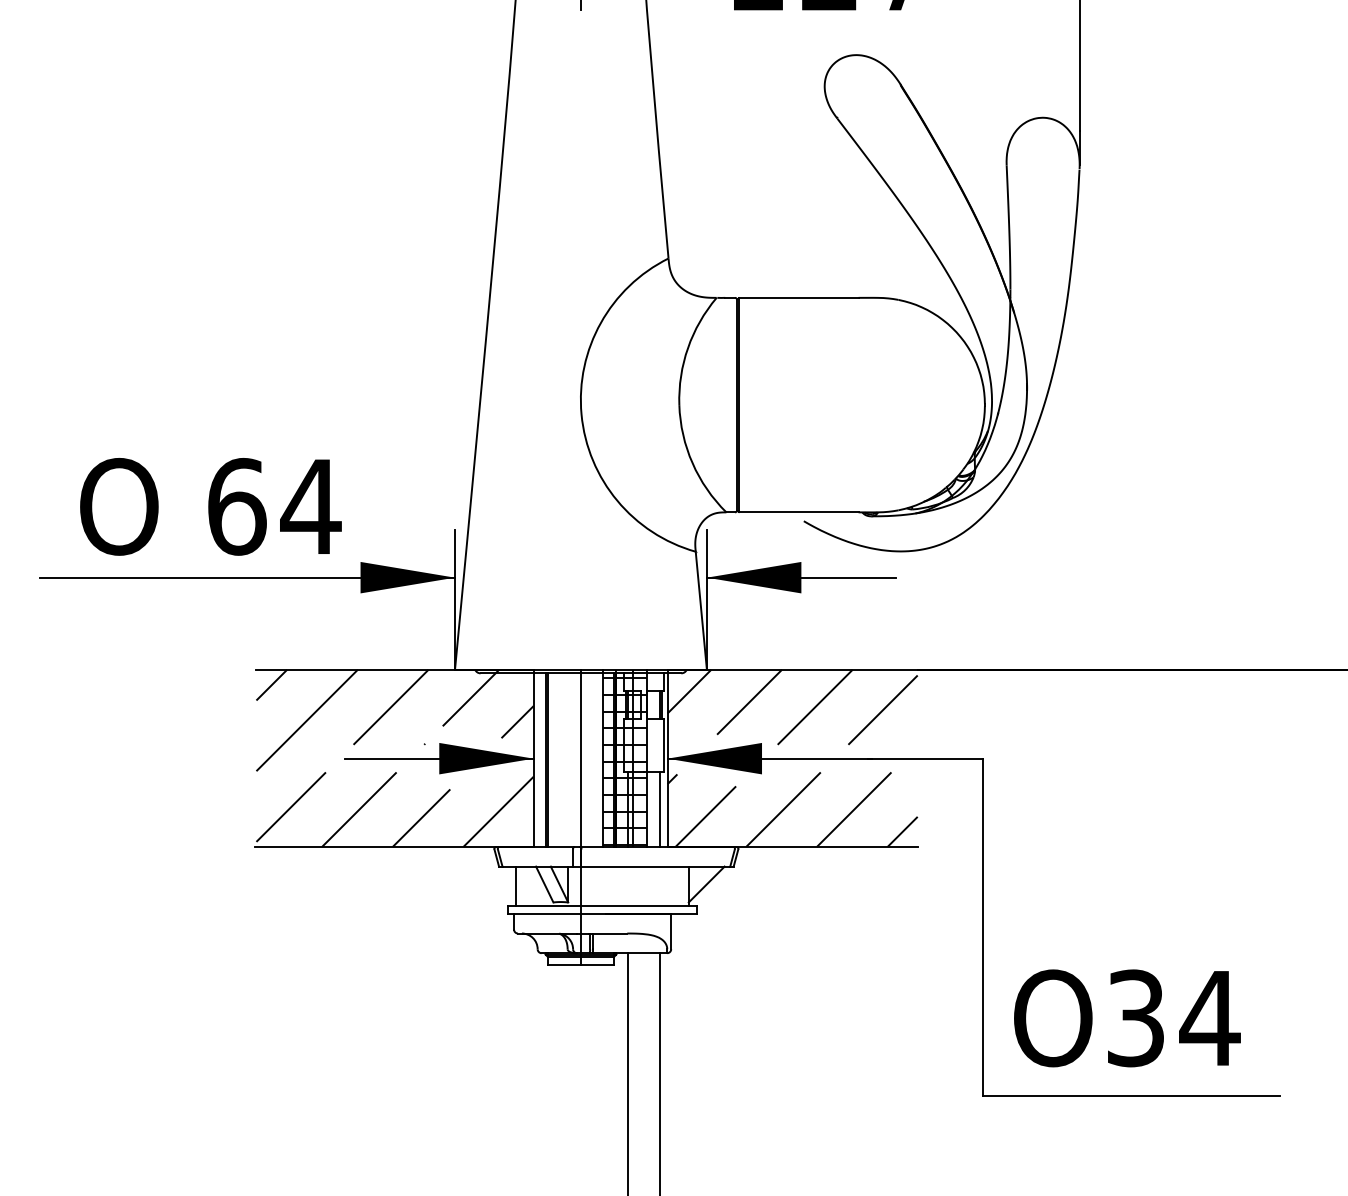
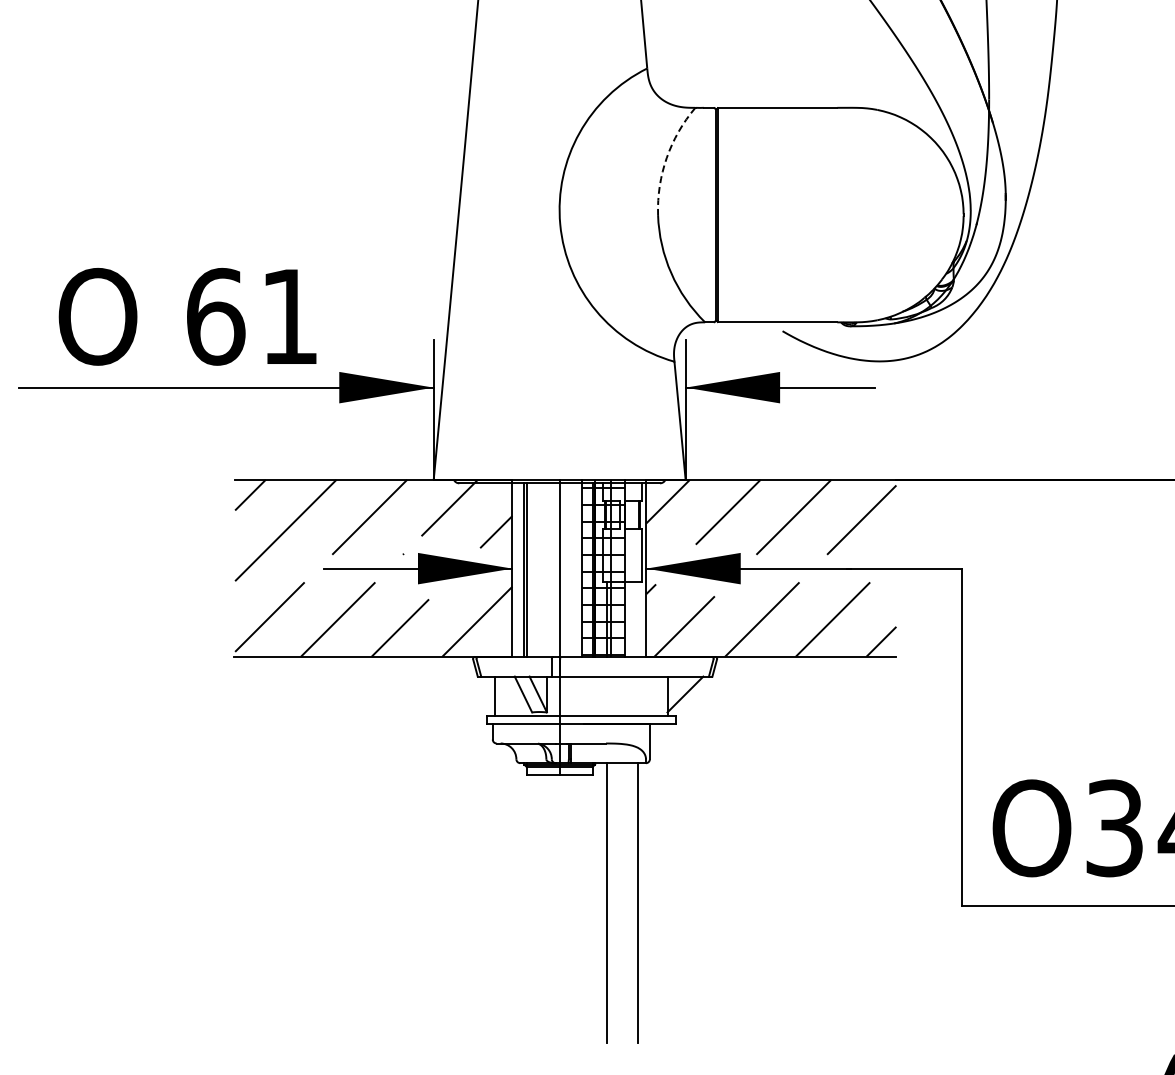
arc: (688, 348) -> (667, 158), solid -> dashed
text: (310, 506) -> (289, 316), 64 -> 61
line: (659, 809) -> (638, 619), removed

